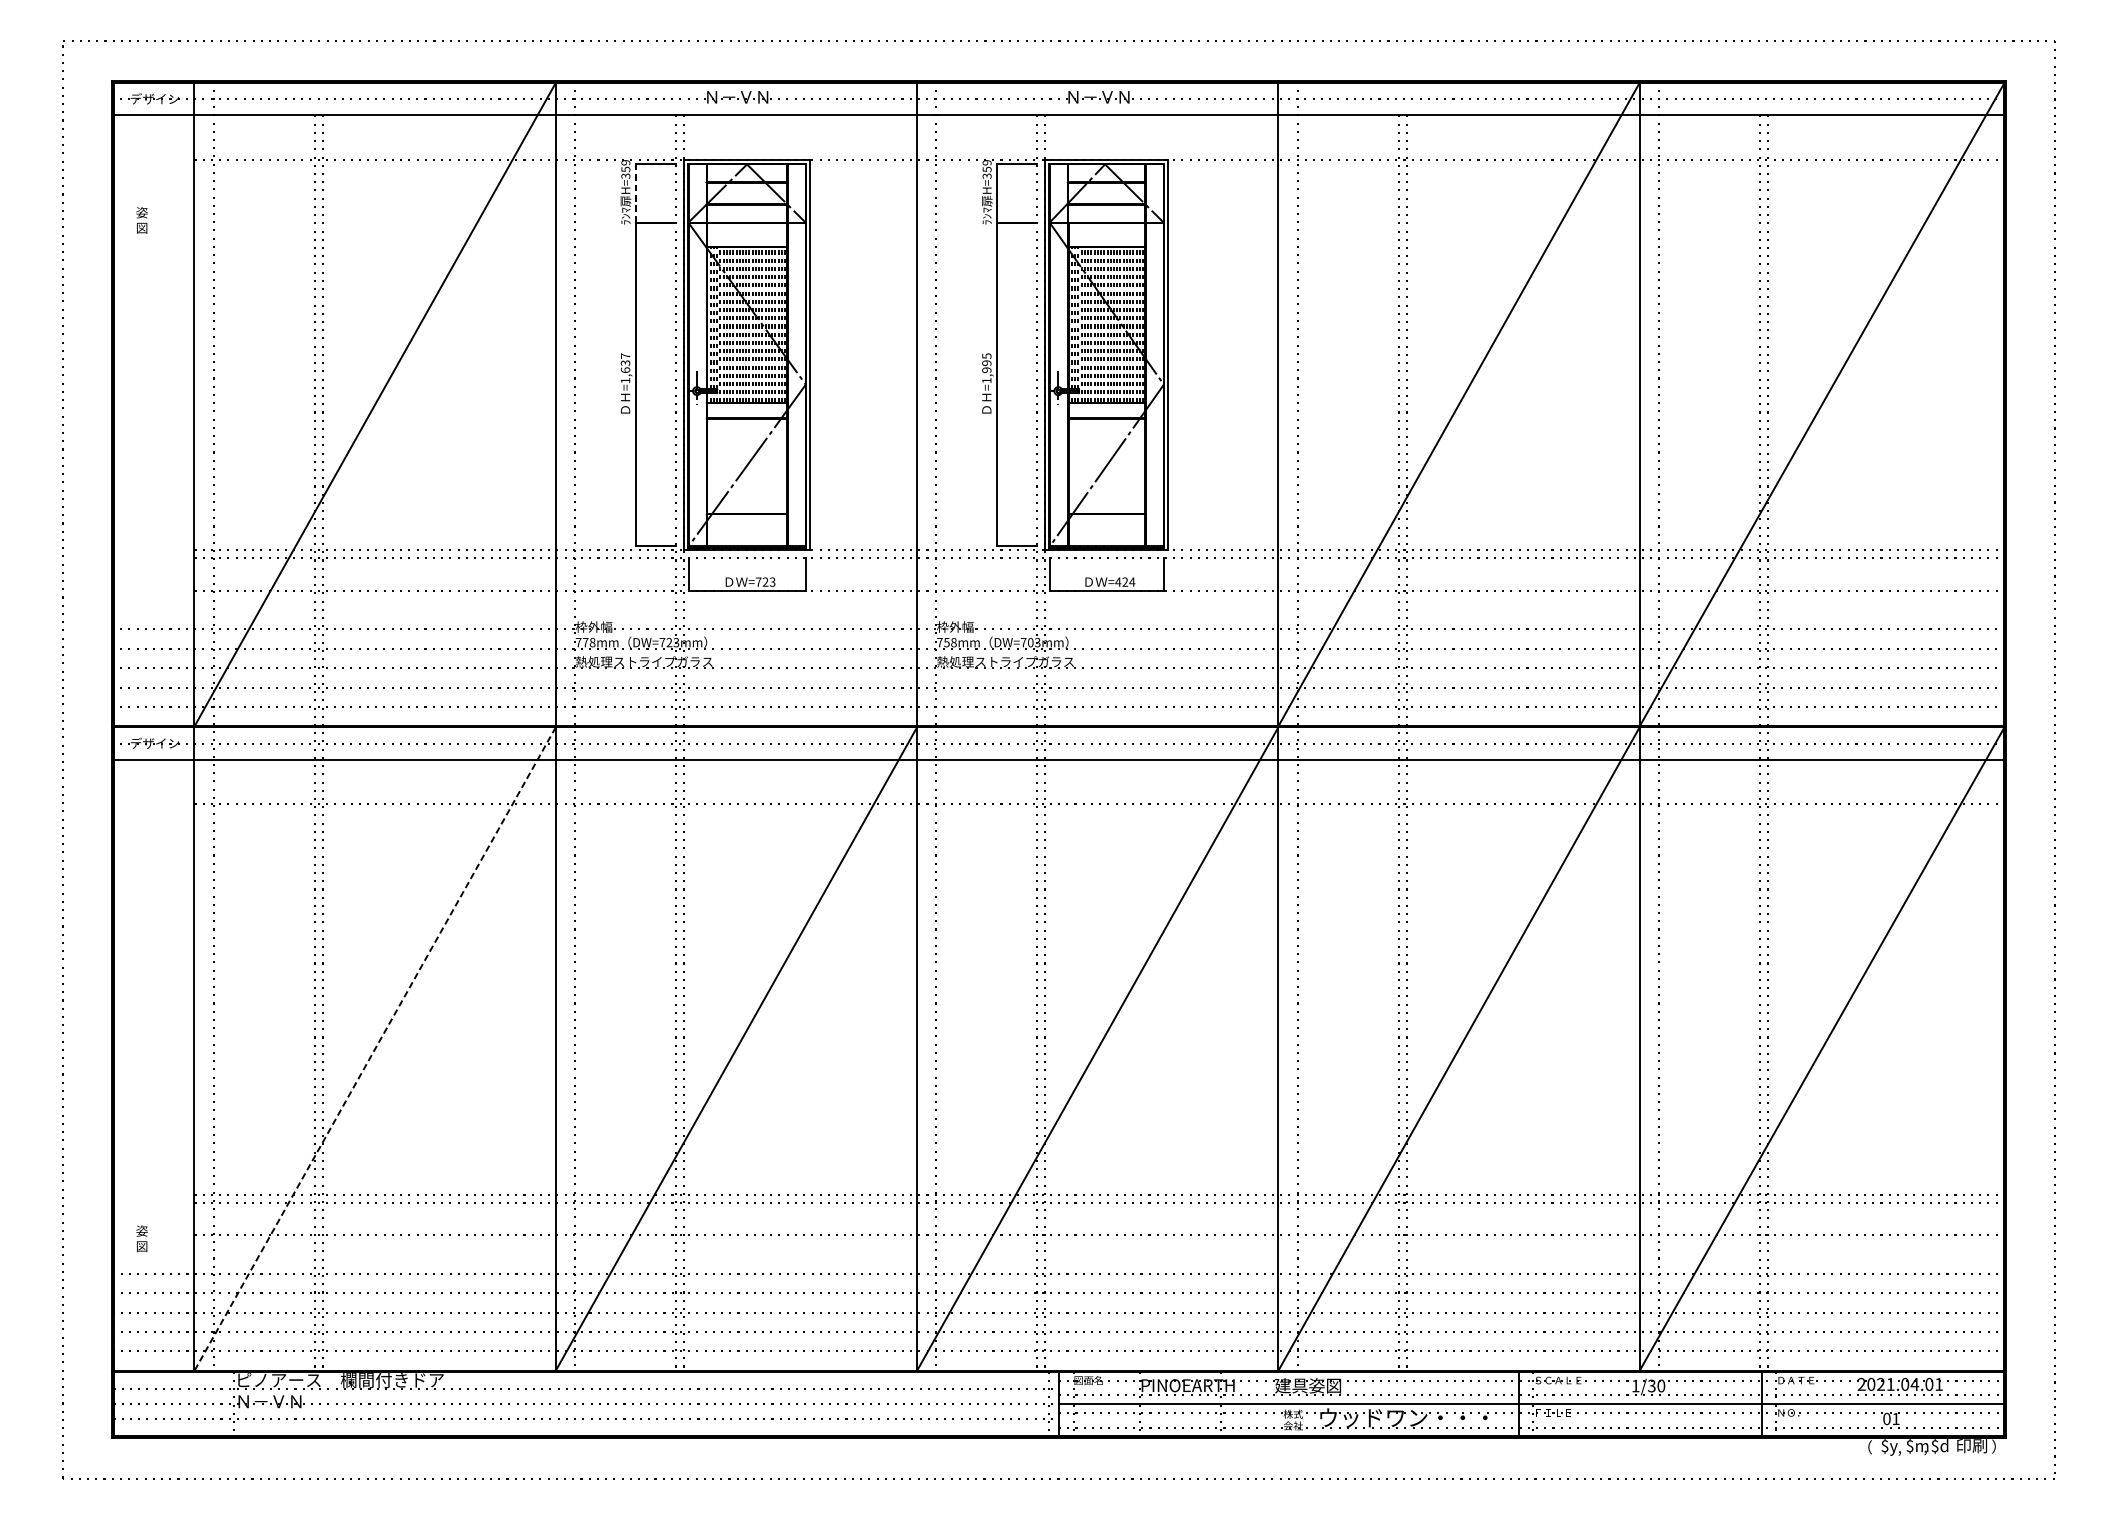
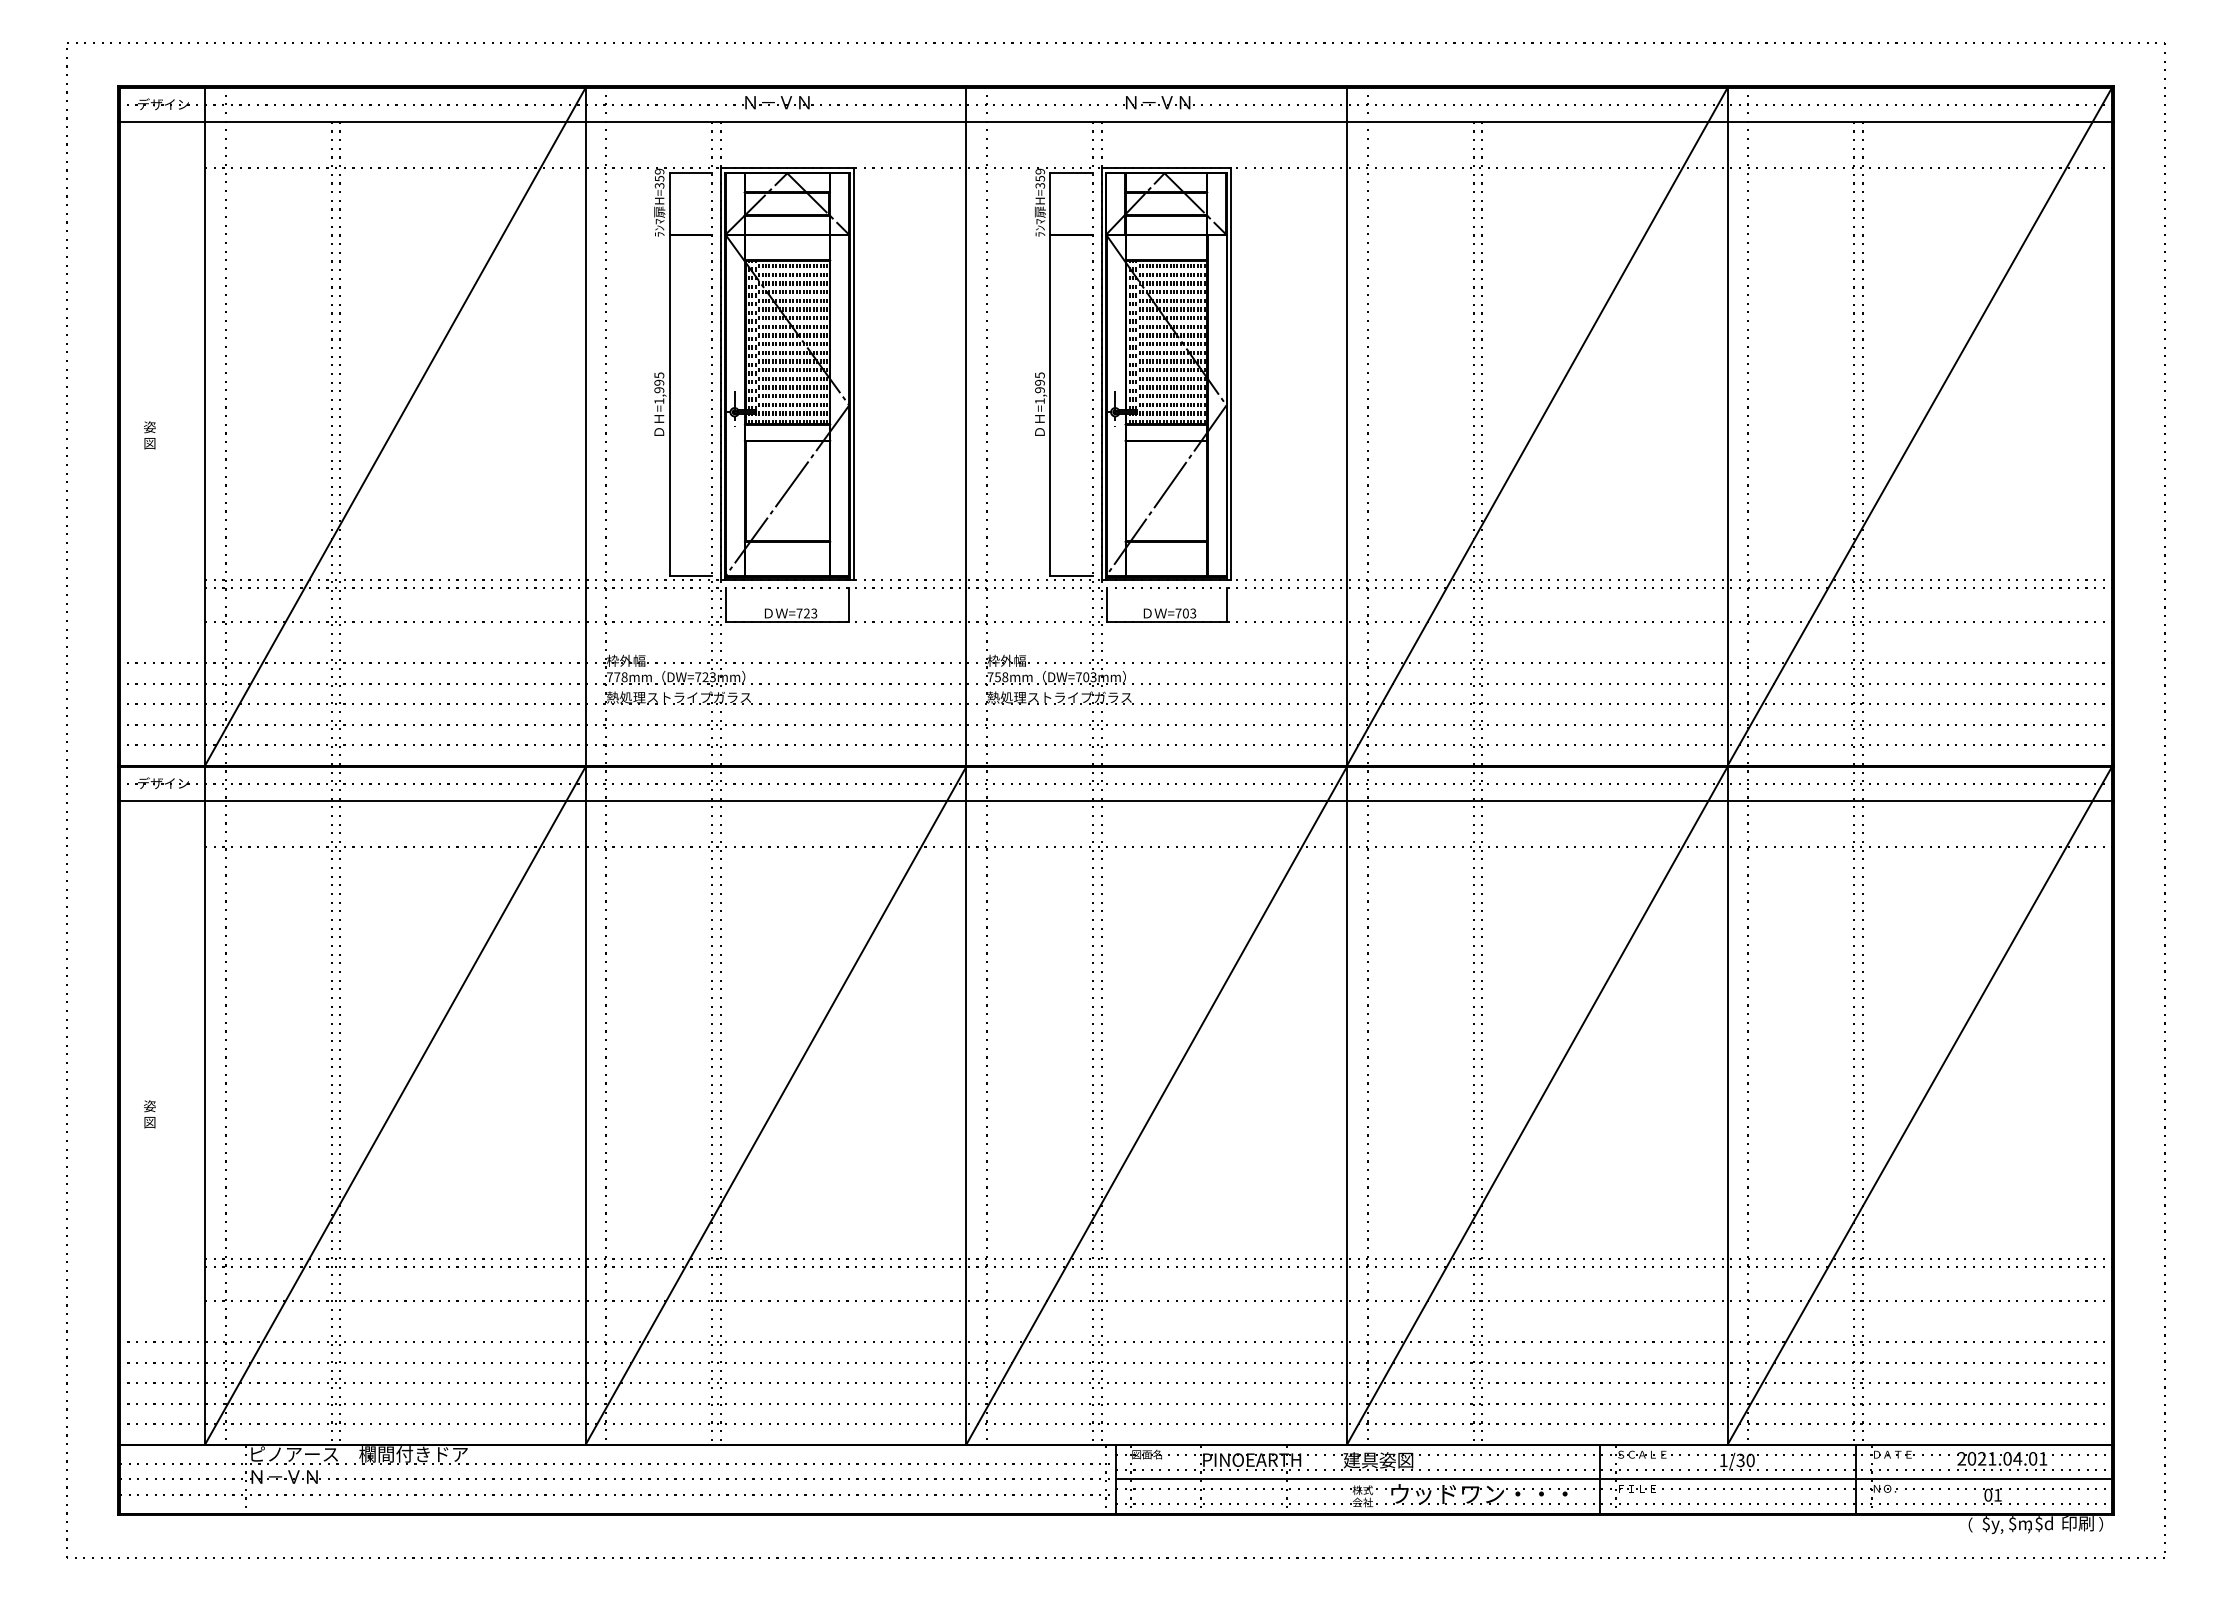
line: (635, 193) -> (669, 203), dashed -> solid
text: (141, 220) -> (149, 435), moved
text: (625, 362) -> (659, 382), =1,637 -> =1,995
text: (1124, 582) -> (1185, 613), =424 -> =703
line: (375, 1049) -> (395, 1105), dashed -> solid
text: (141, 1238) -> (149, 1114), moved

